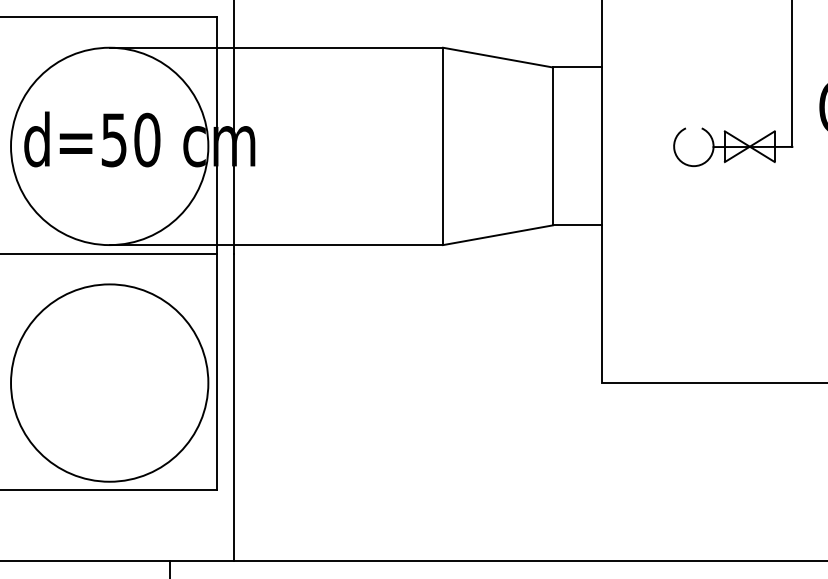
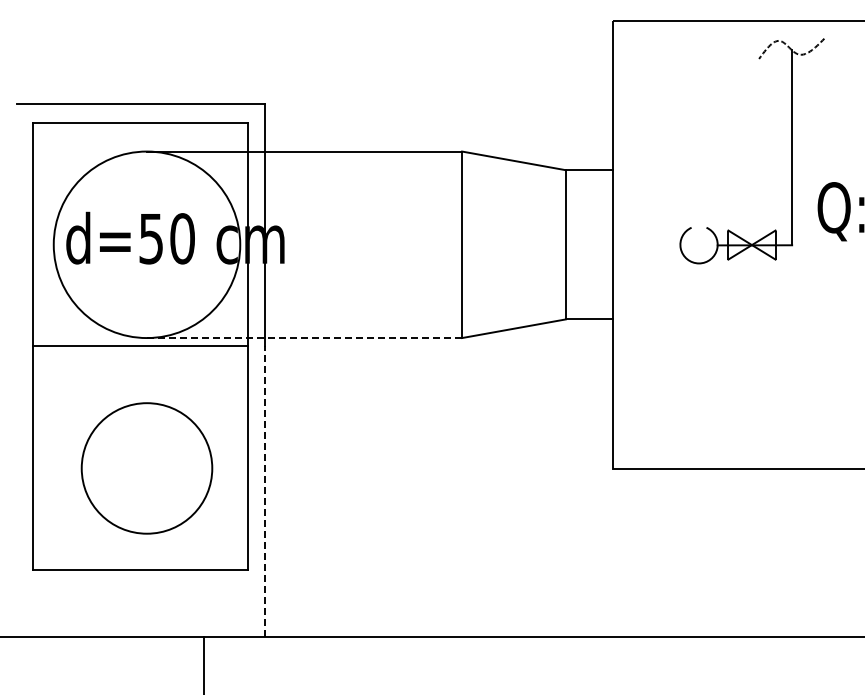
line: (276, 245) -> (304, 338), solid -> dashed
circle: (109, 383) -> (146, 468), size x0.7
line: (234, 406) -> (264, 490), solid -> dashed

